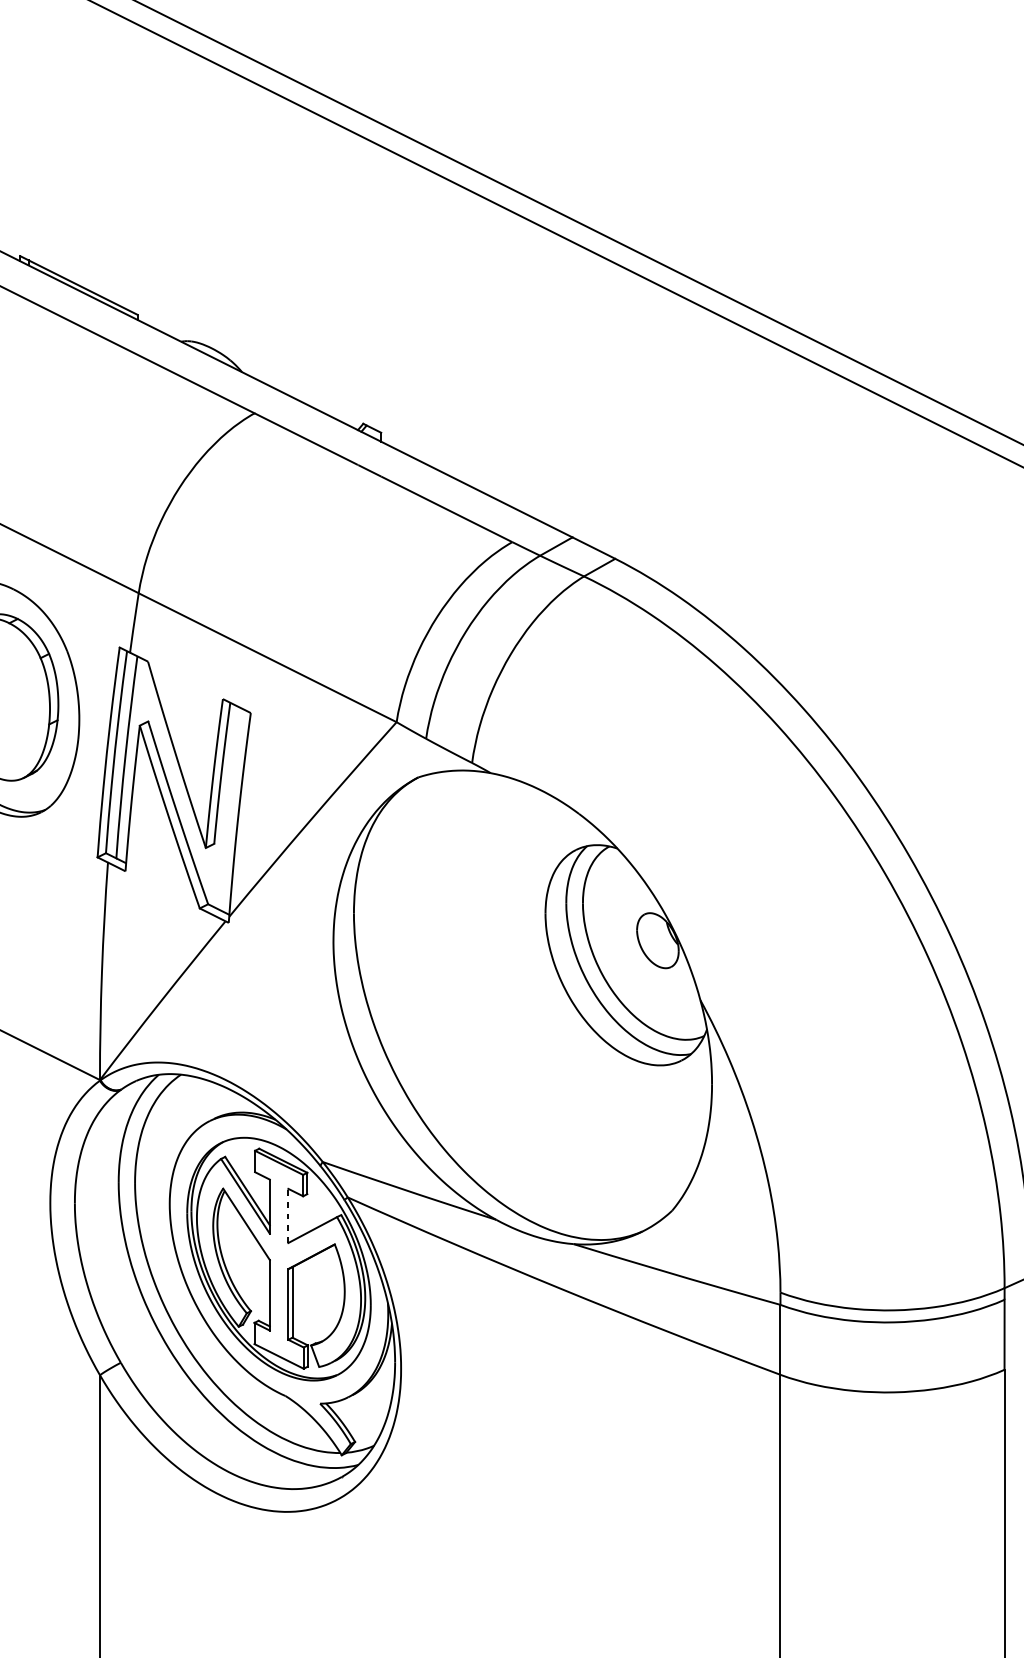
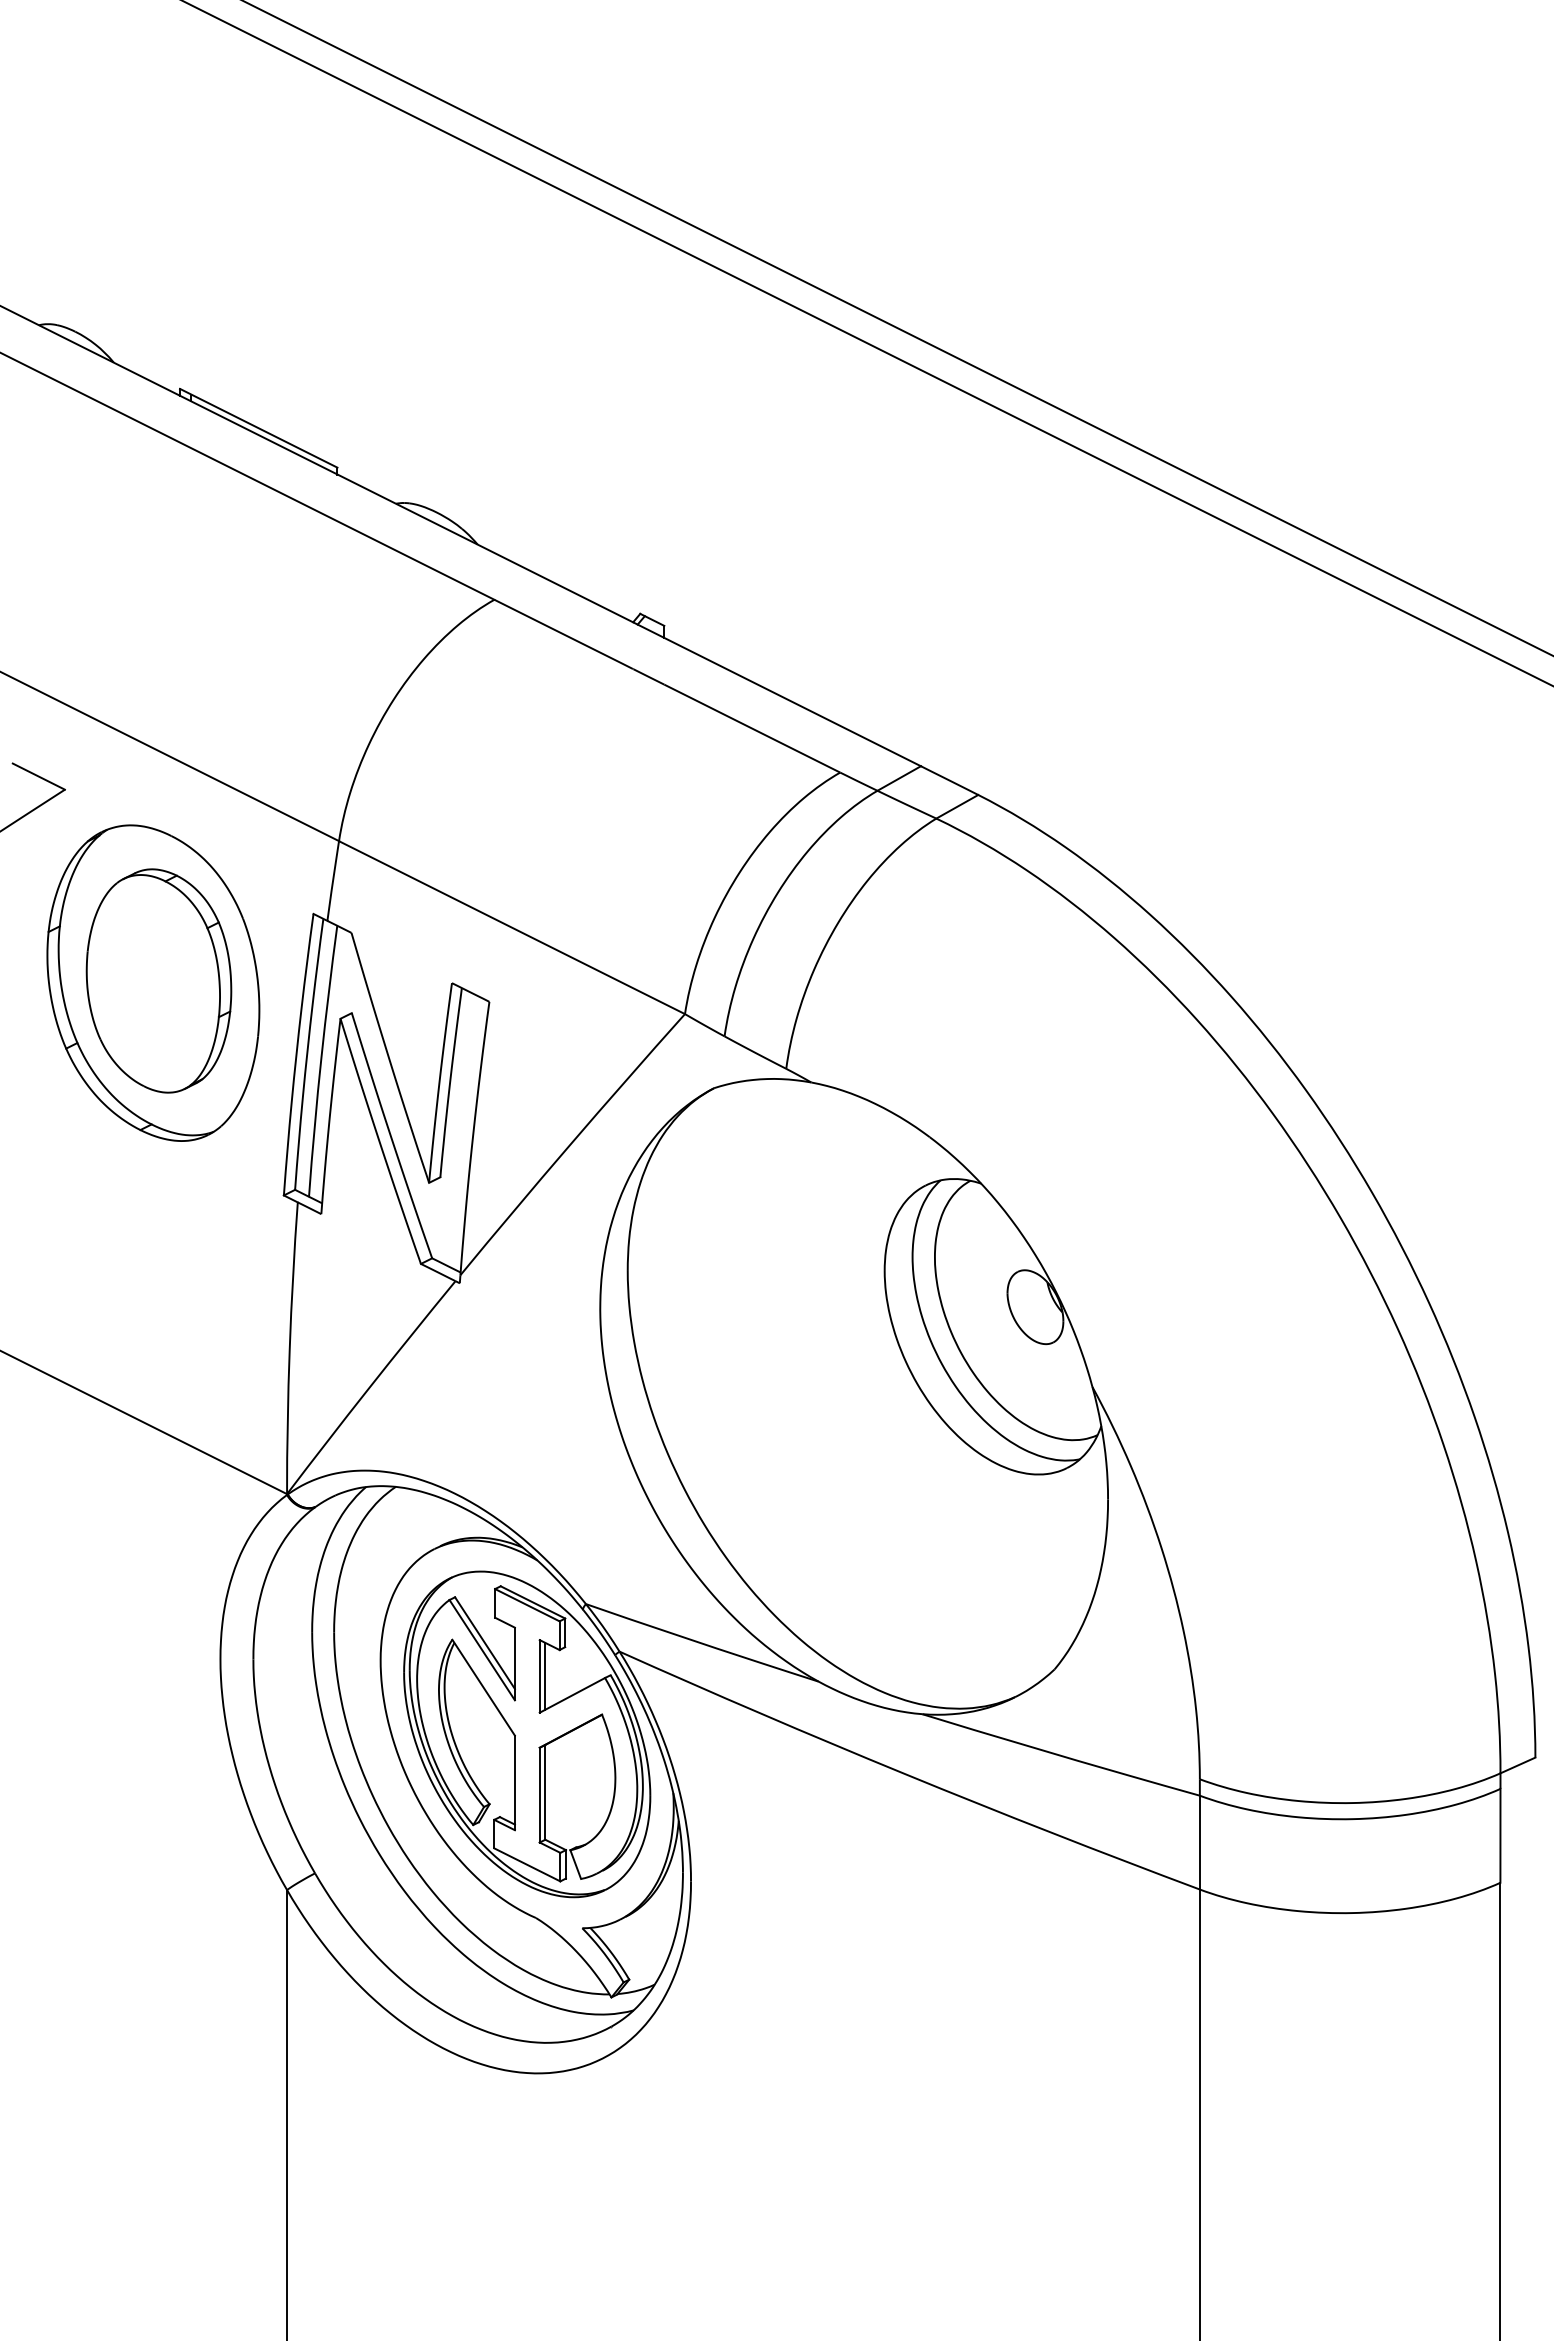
line: (288, 1215) -> (539, 1675), dashed -> solid
line: (292, 1215) -> (545, 1675), added

